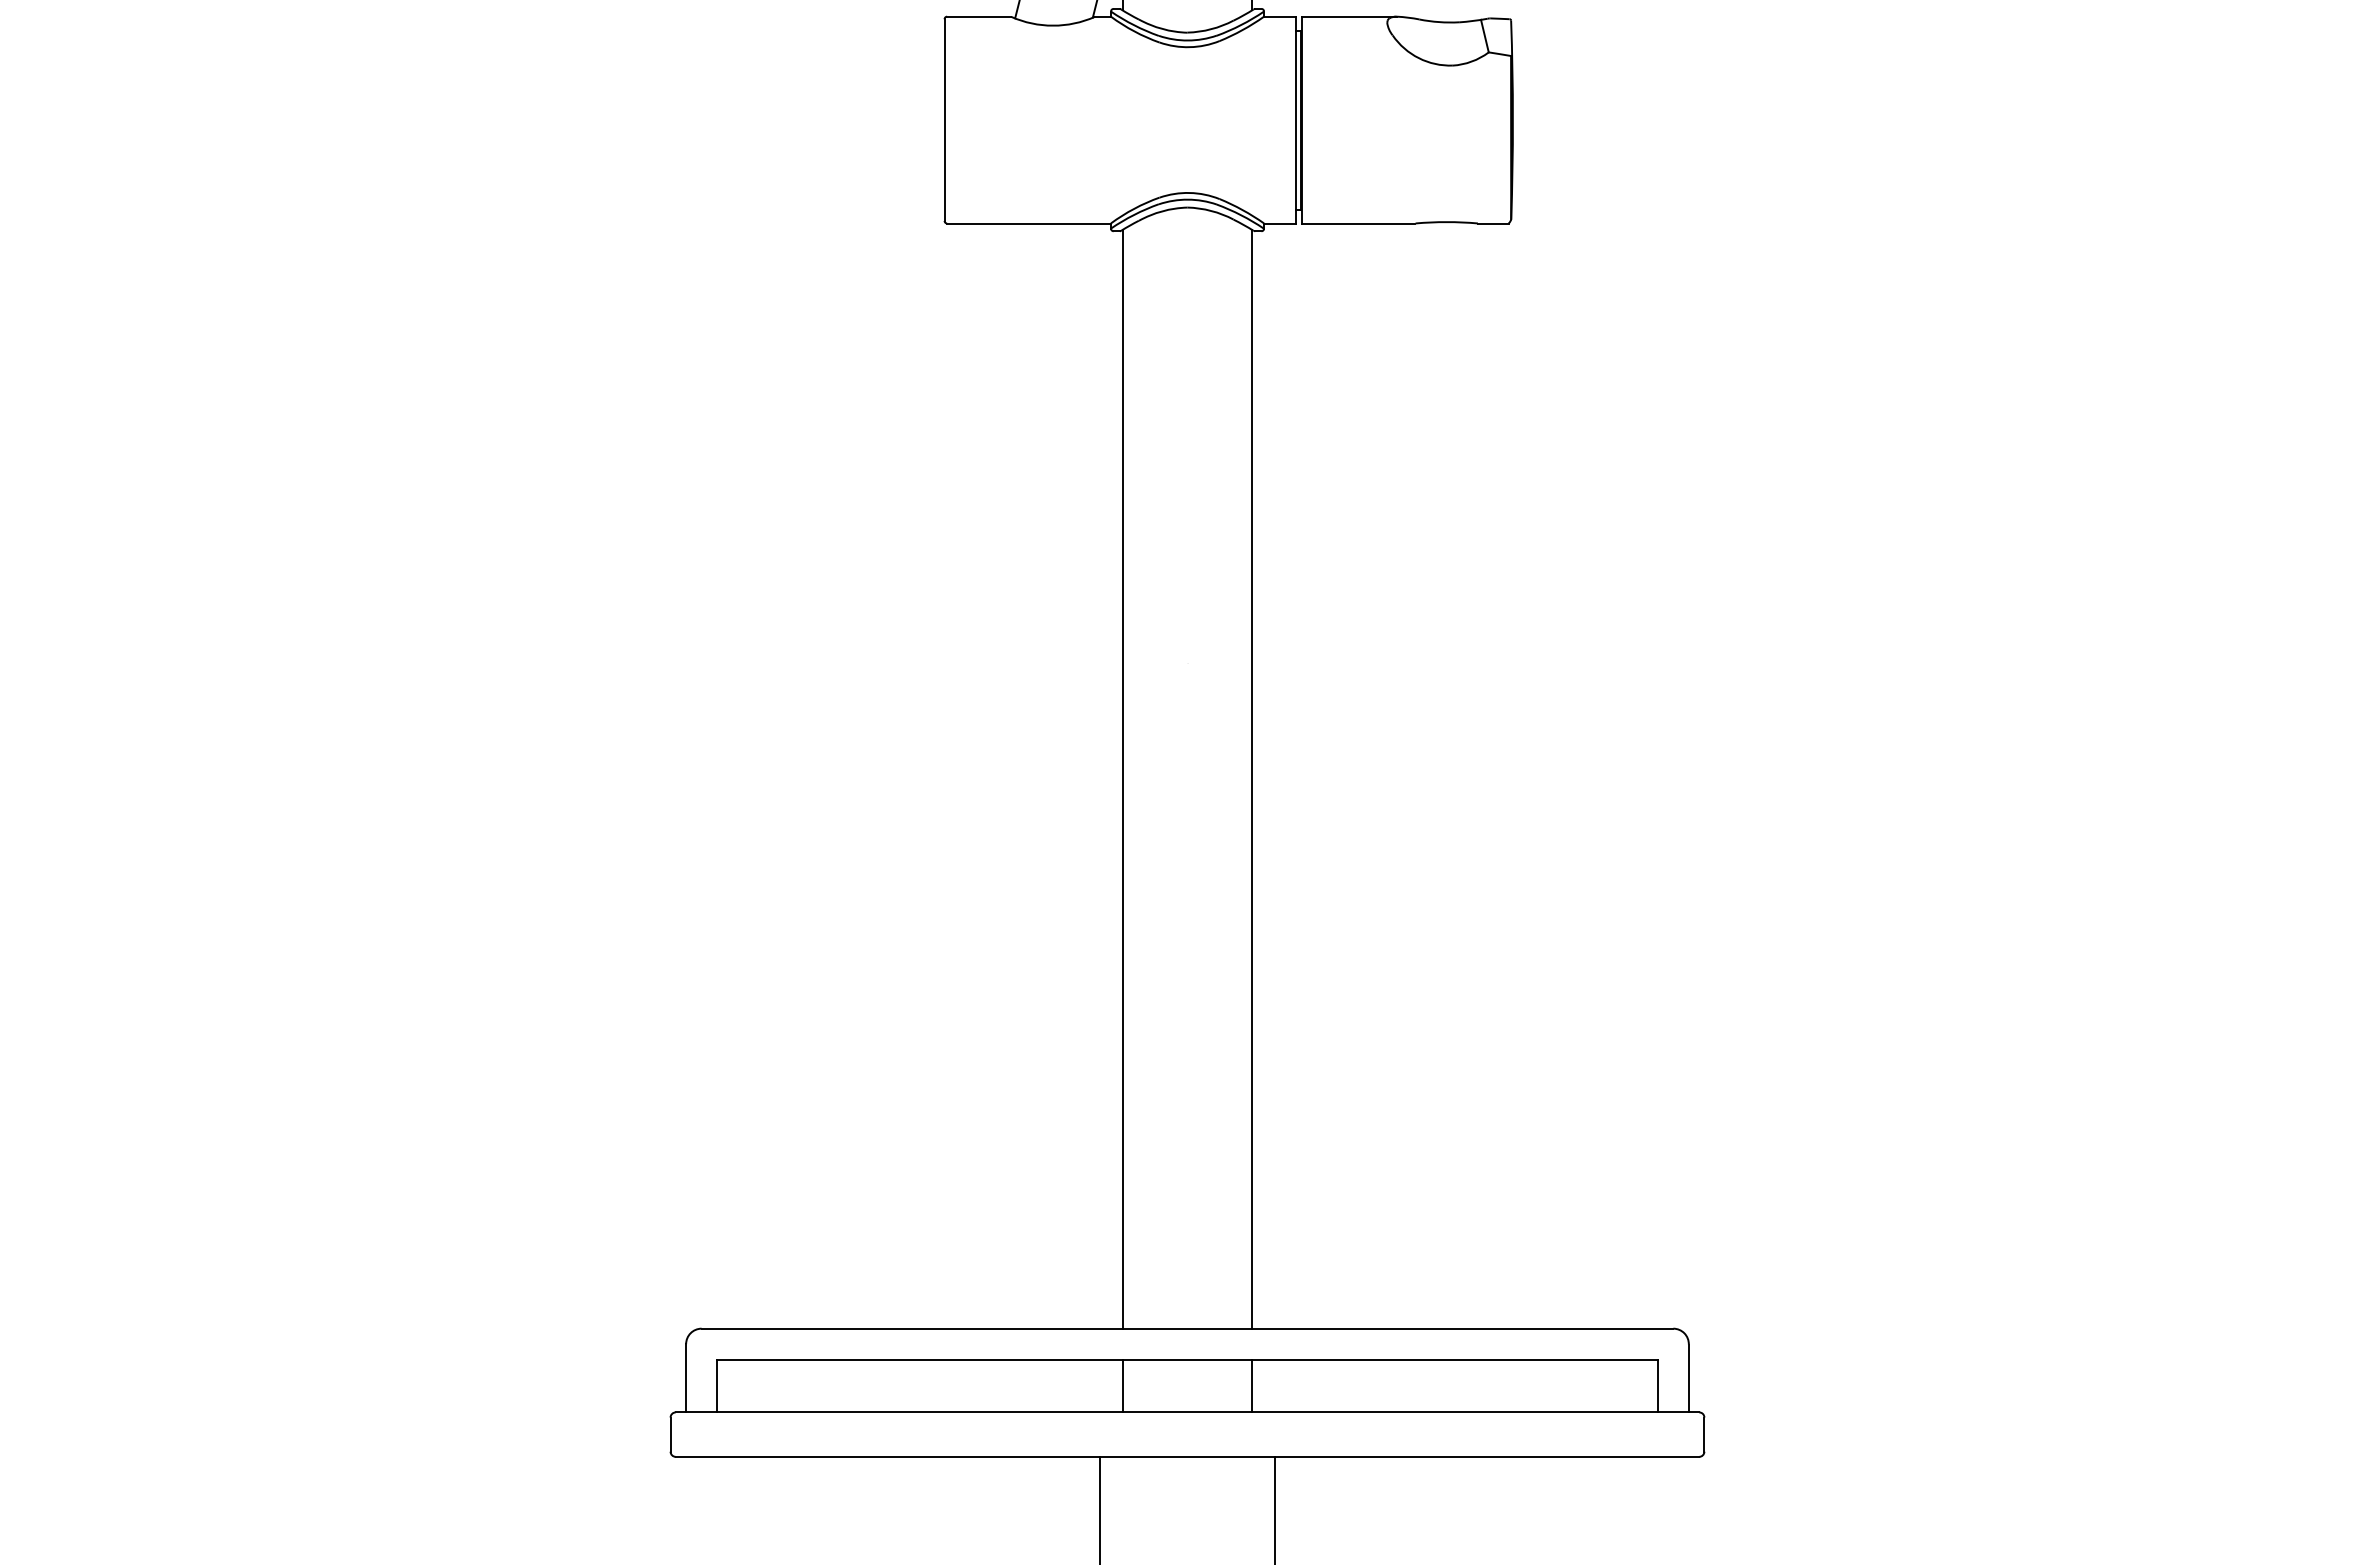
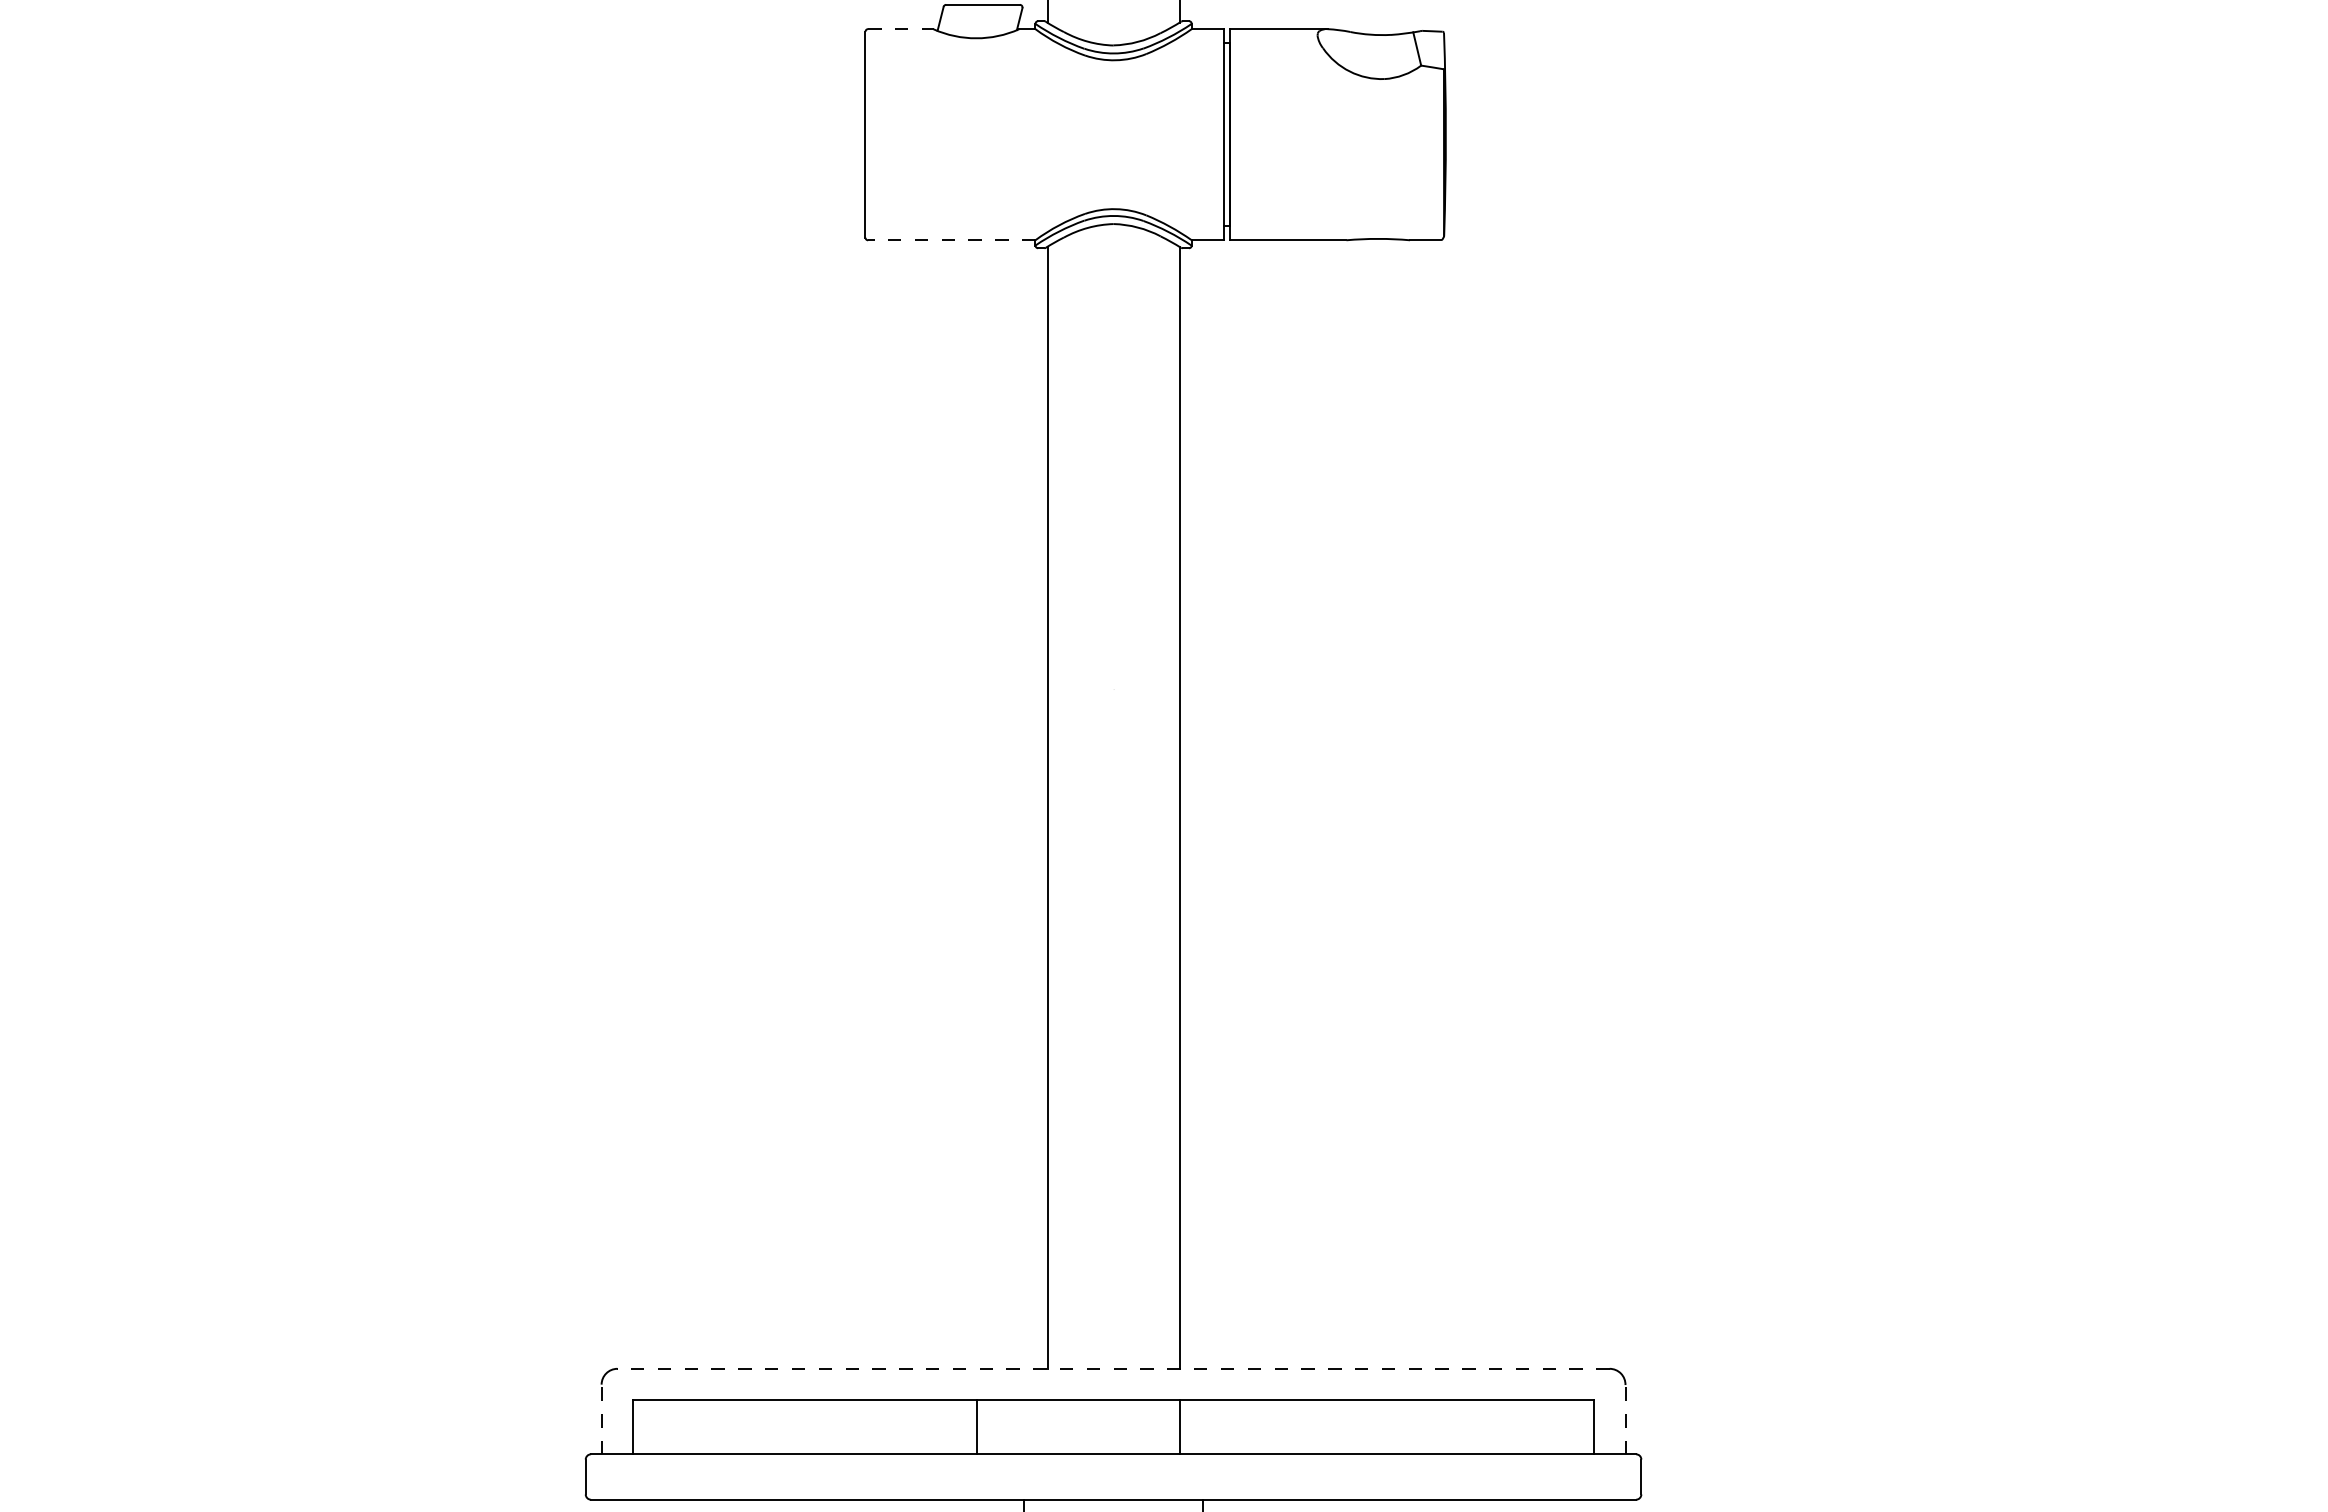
line: (979, 16) -> (901, 28), solid -> dashed
line: (1029, 223) -> (952, 240), solid -> dashed
line: (1187, 1328) -> (1113, 1368), solid -> dashed
line: (686, 1377) -> (601, 1418), solid -> dashed
line: (1688, 1378) -> (1625, 1419), solid -> dashed
line: (1122, 1385) -> (976, 1426), moved

